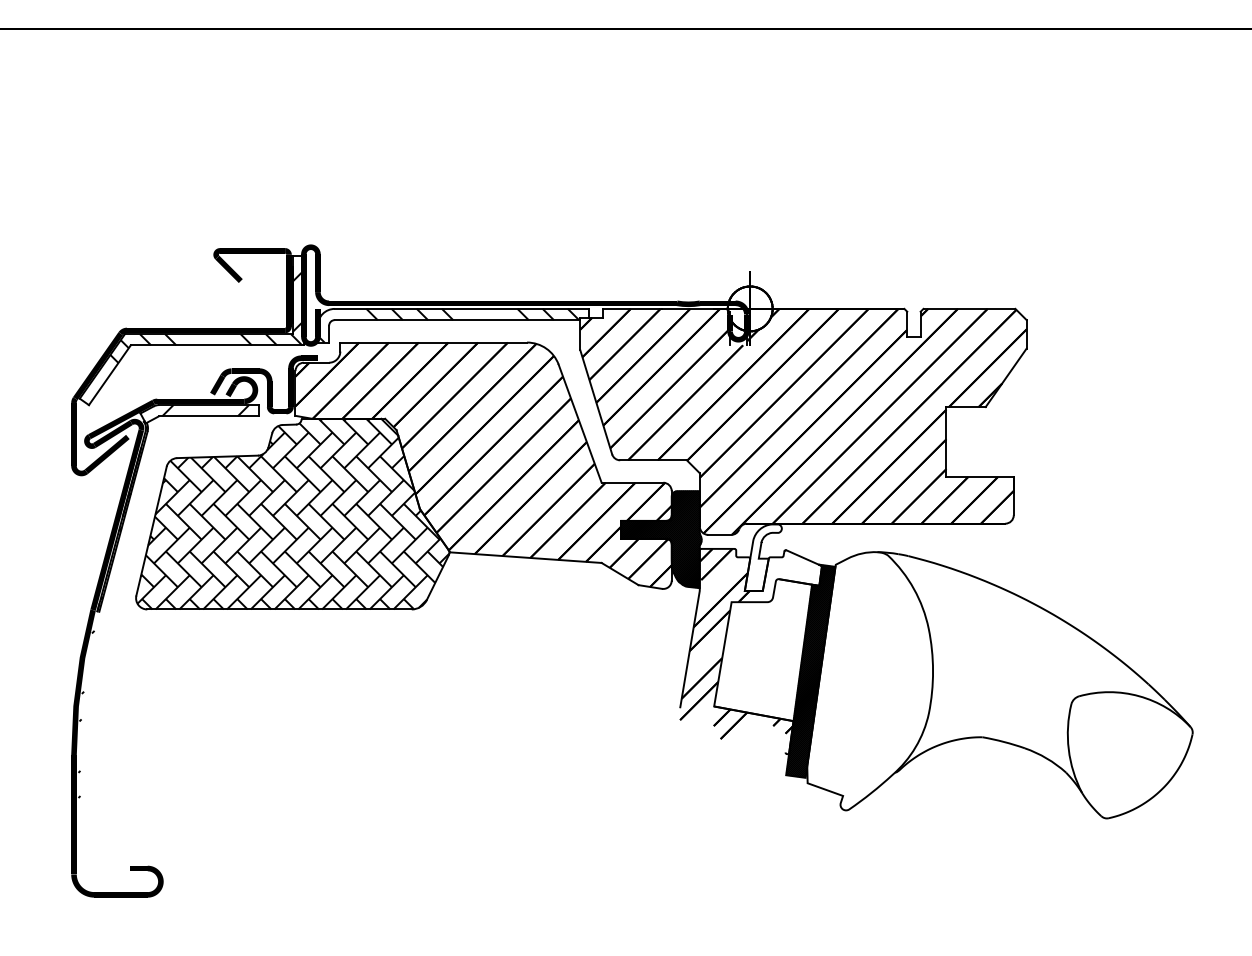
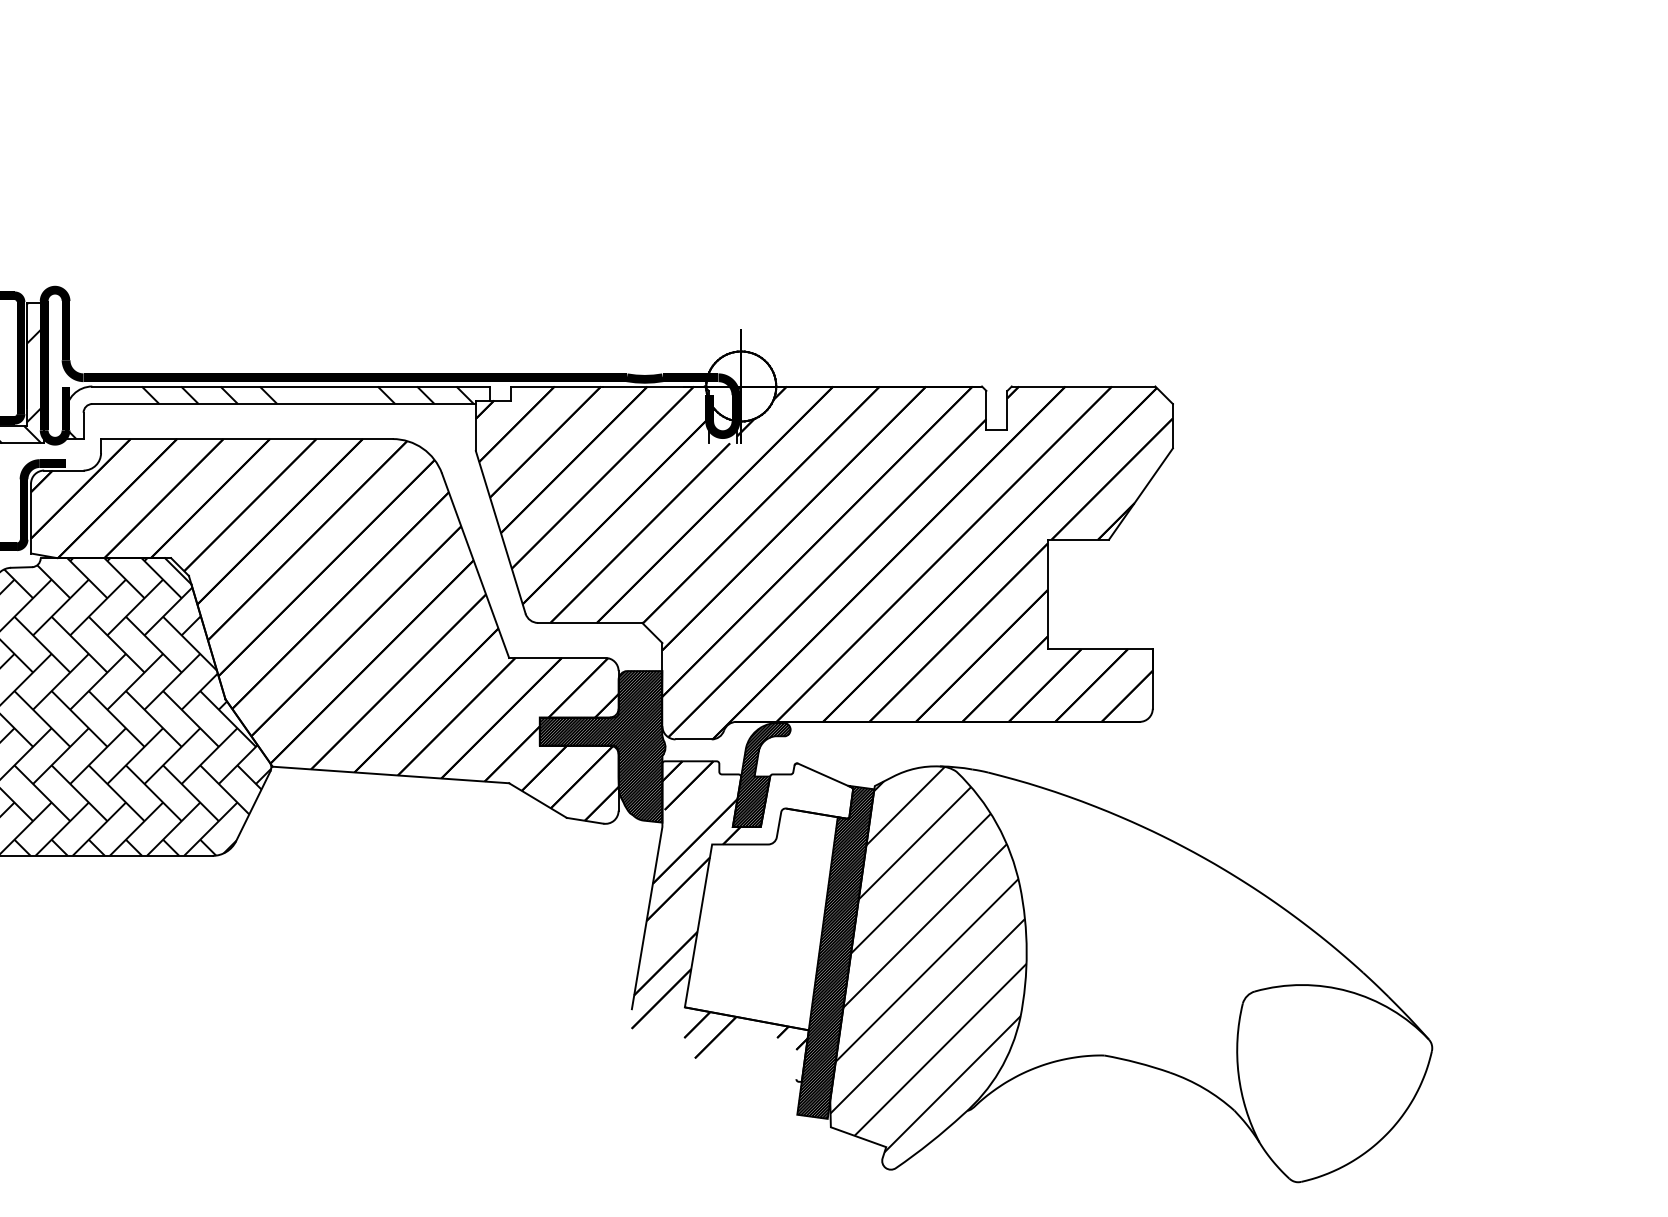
hatch: (763, 557) -> (761, 774), added
hatch: (869, 675) -> (927, 959), added

